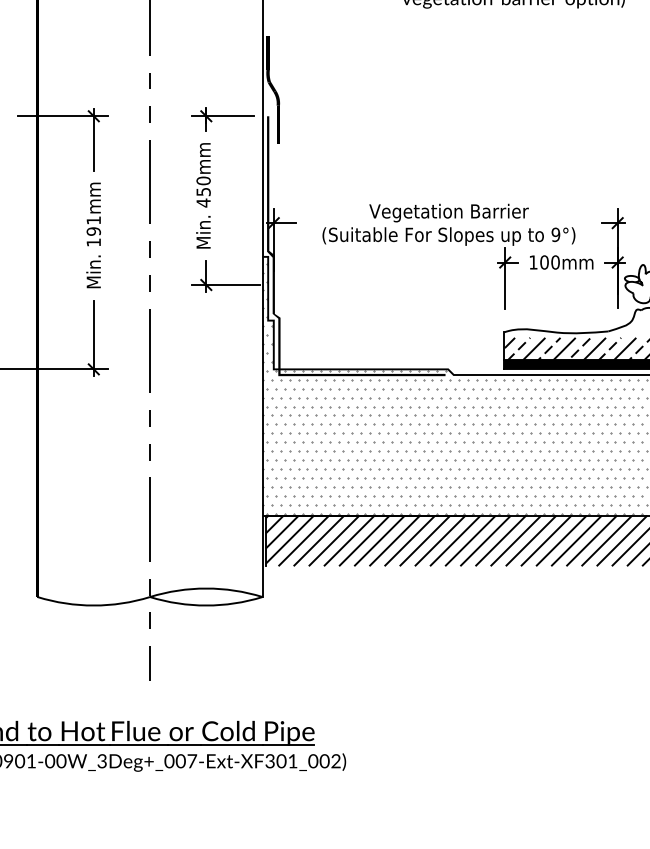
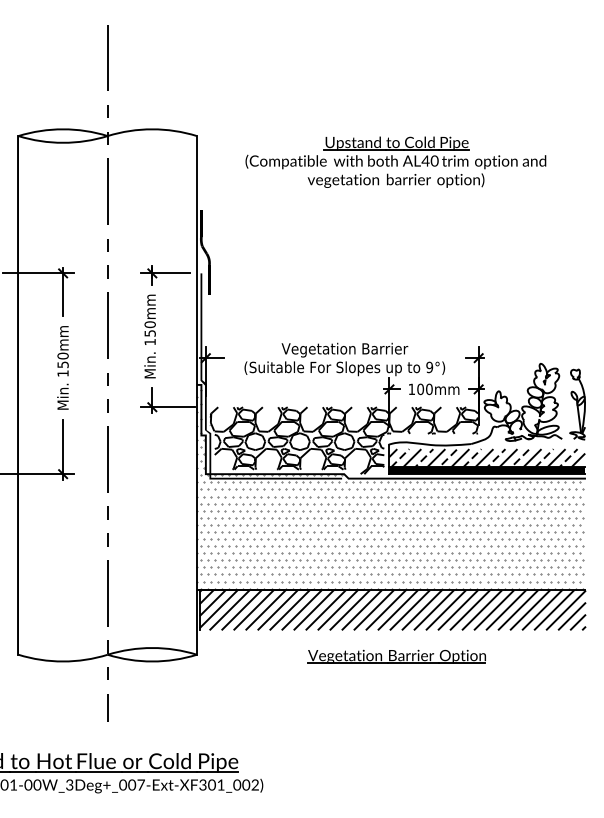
text: (202, 202) -> (149, 341), 450mm -> 150mm
text: (93, 226) -> (62, 360), 191mm -> 150mm
hatch: (448, 326) -> (344, 440), added
part: (514, 599) -> (396, 656), added

